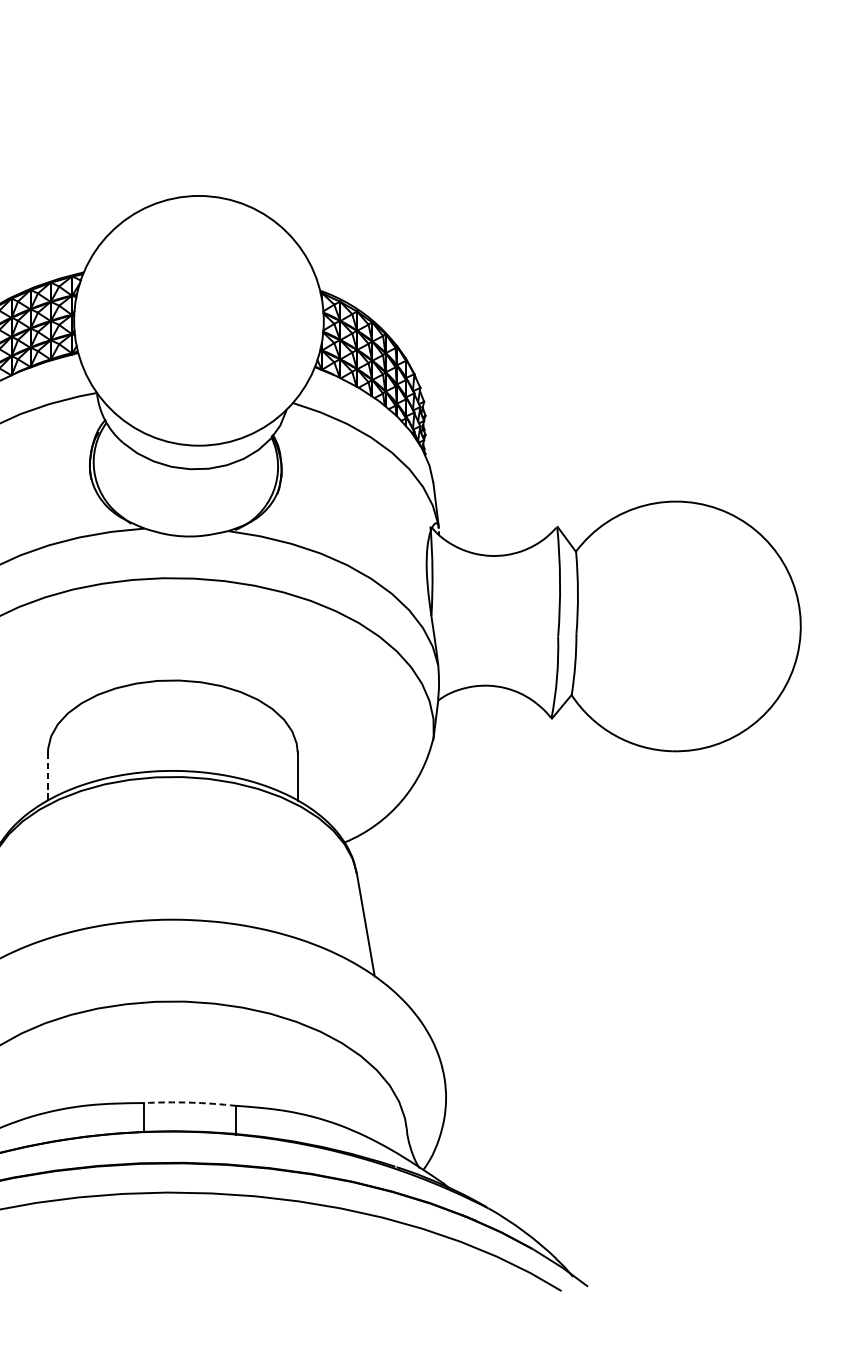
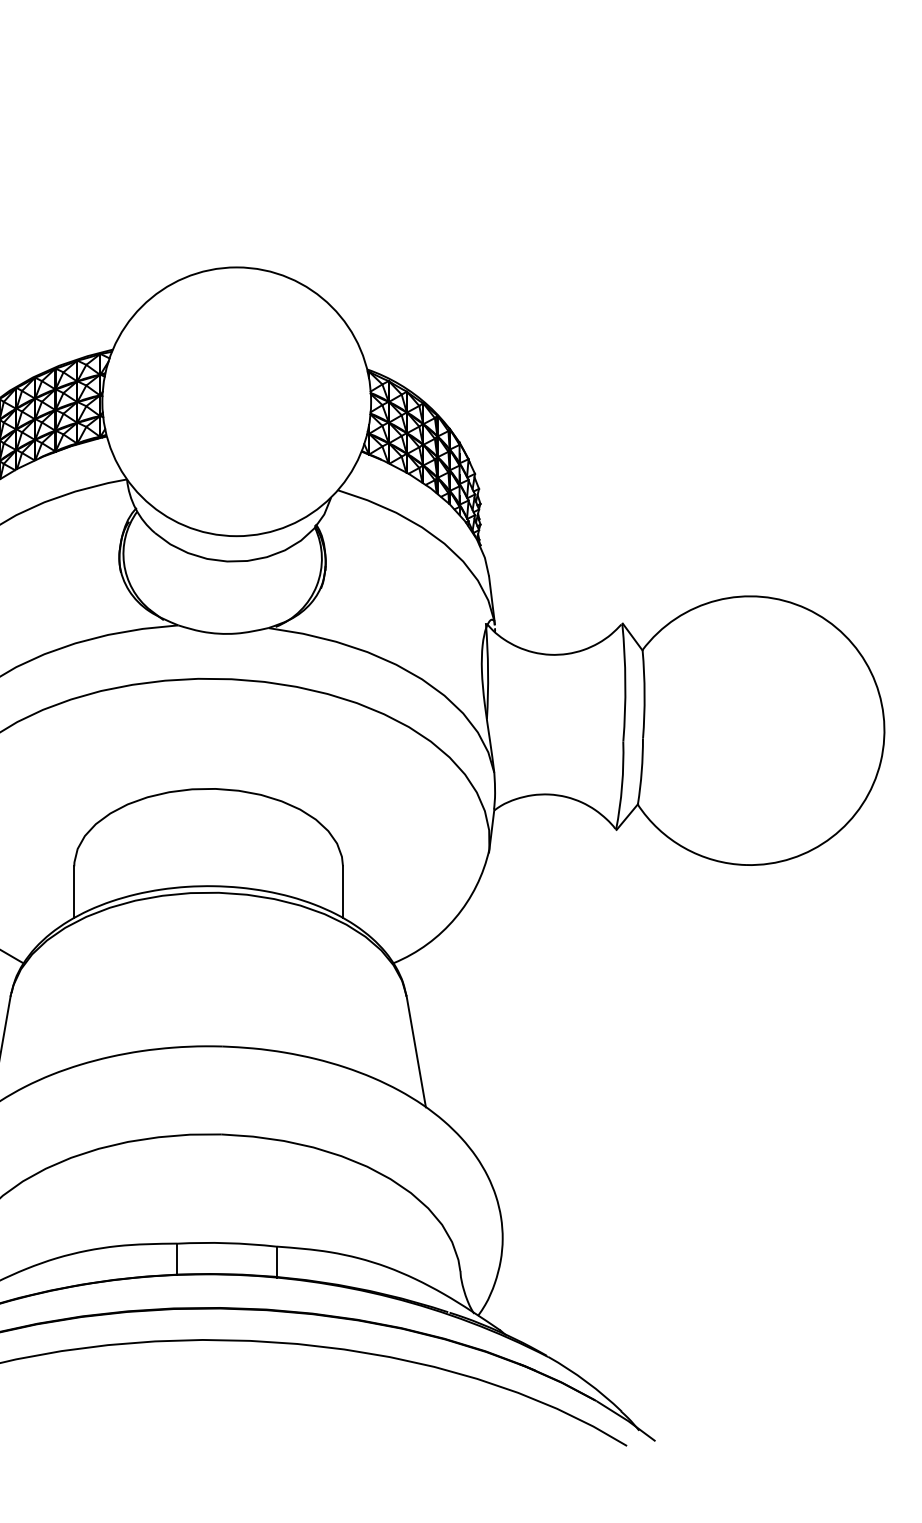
line: (48, 776) -> (74, 892), dashed -> solid
arc: (190, 1102) -> (227, 1243), dashed -> solid

